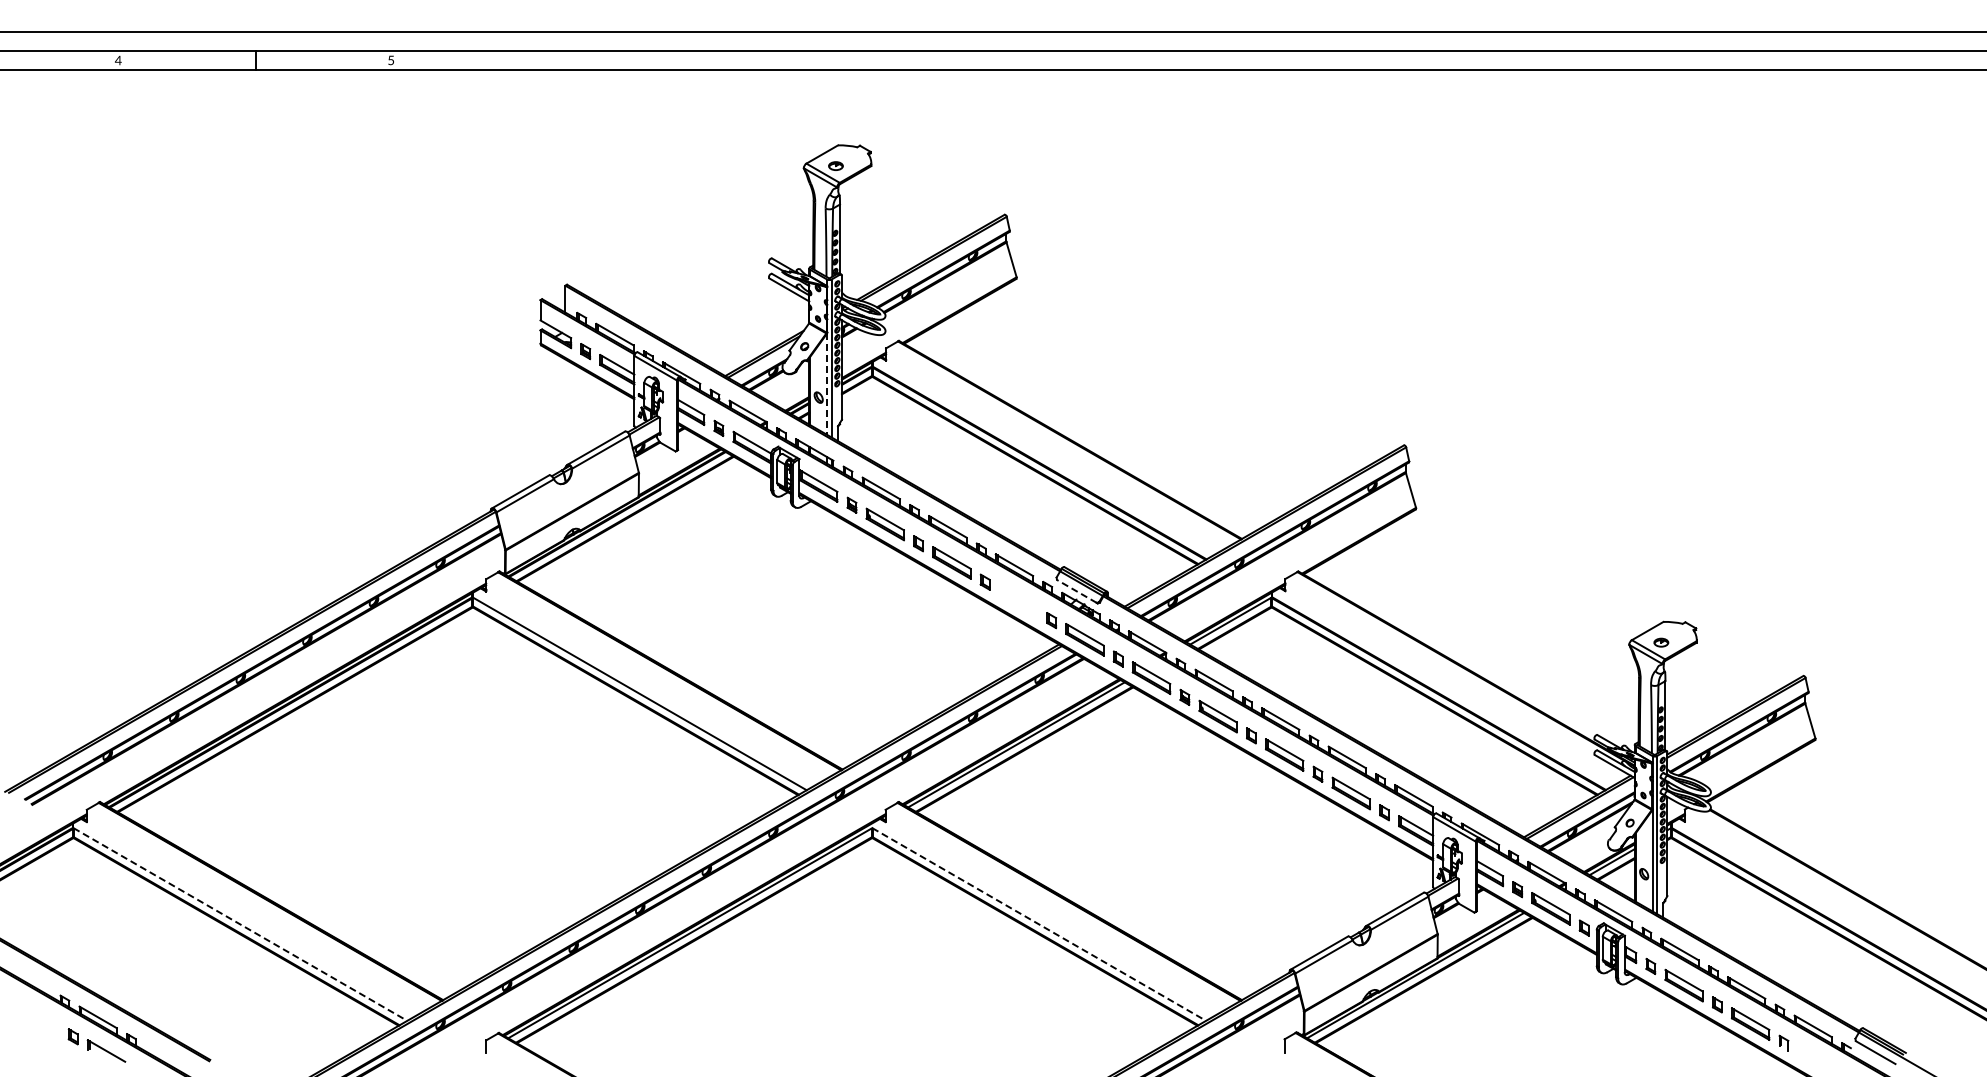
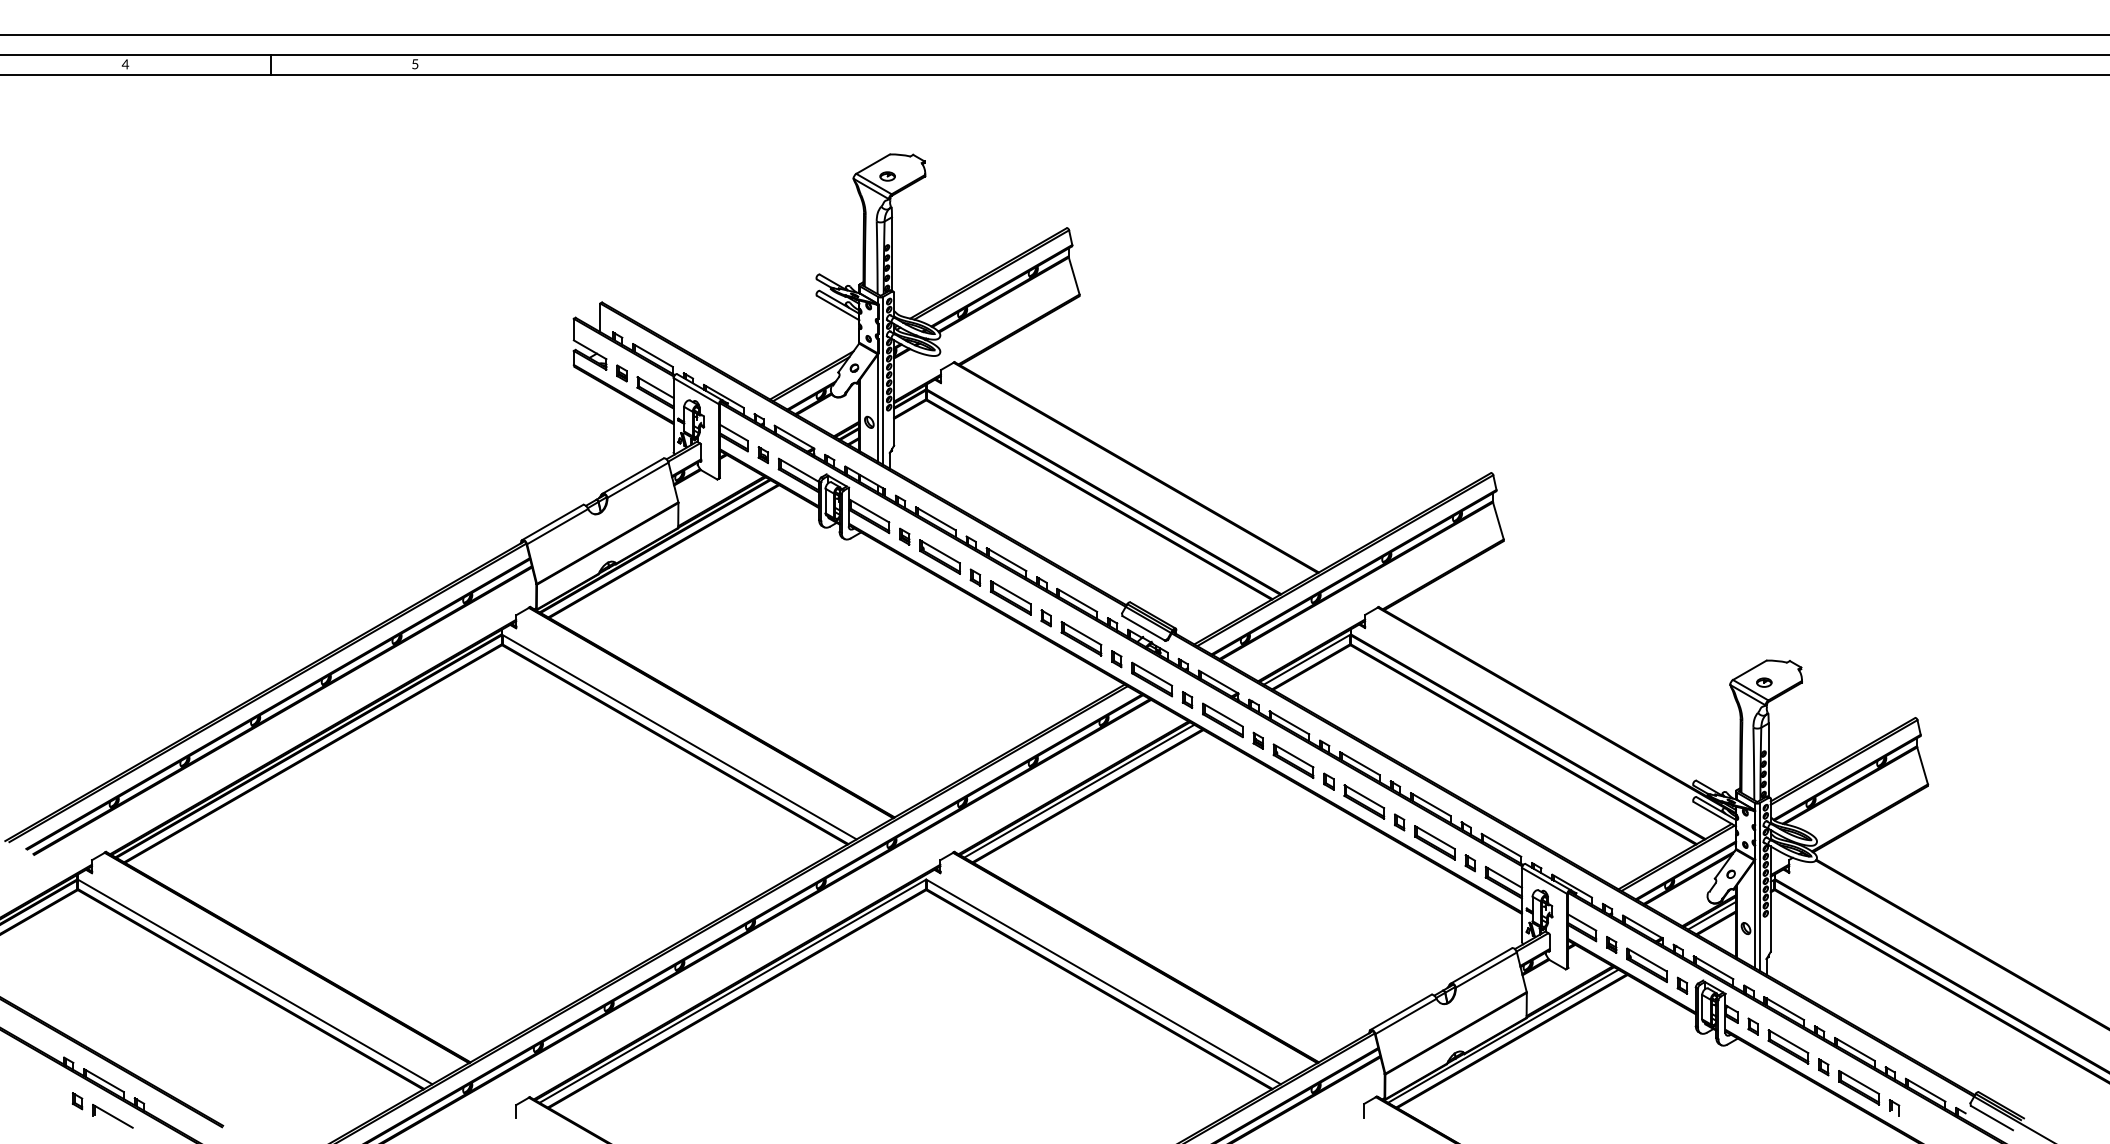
line: (827, 383) -> (878, 407), dashed -> solid
line: (1076, 591) -> (1143, 628), dashed -> solid
part: (1018, 601) -> (1081, 638), added
line: (240, 924) -> (255, 981), dashed -> solid
line: (1039, 924) -> (1103, 981), dashed -> solid

